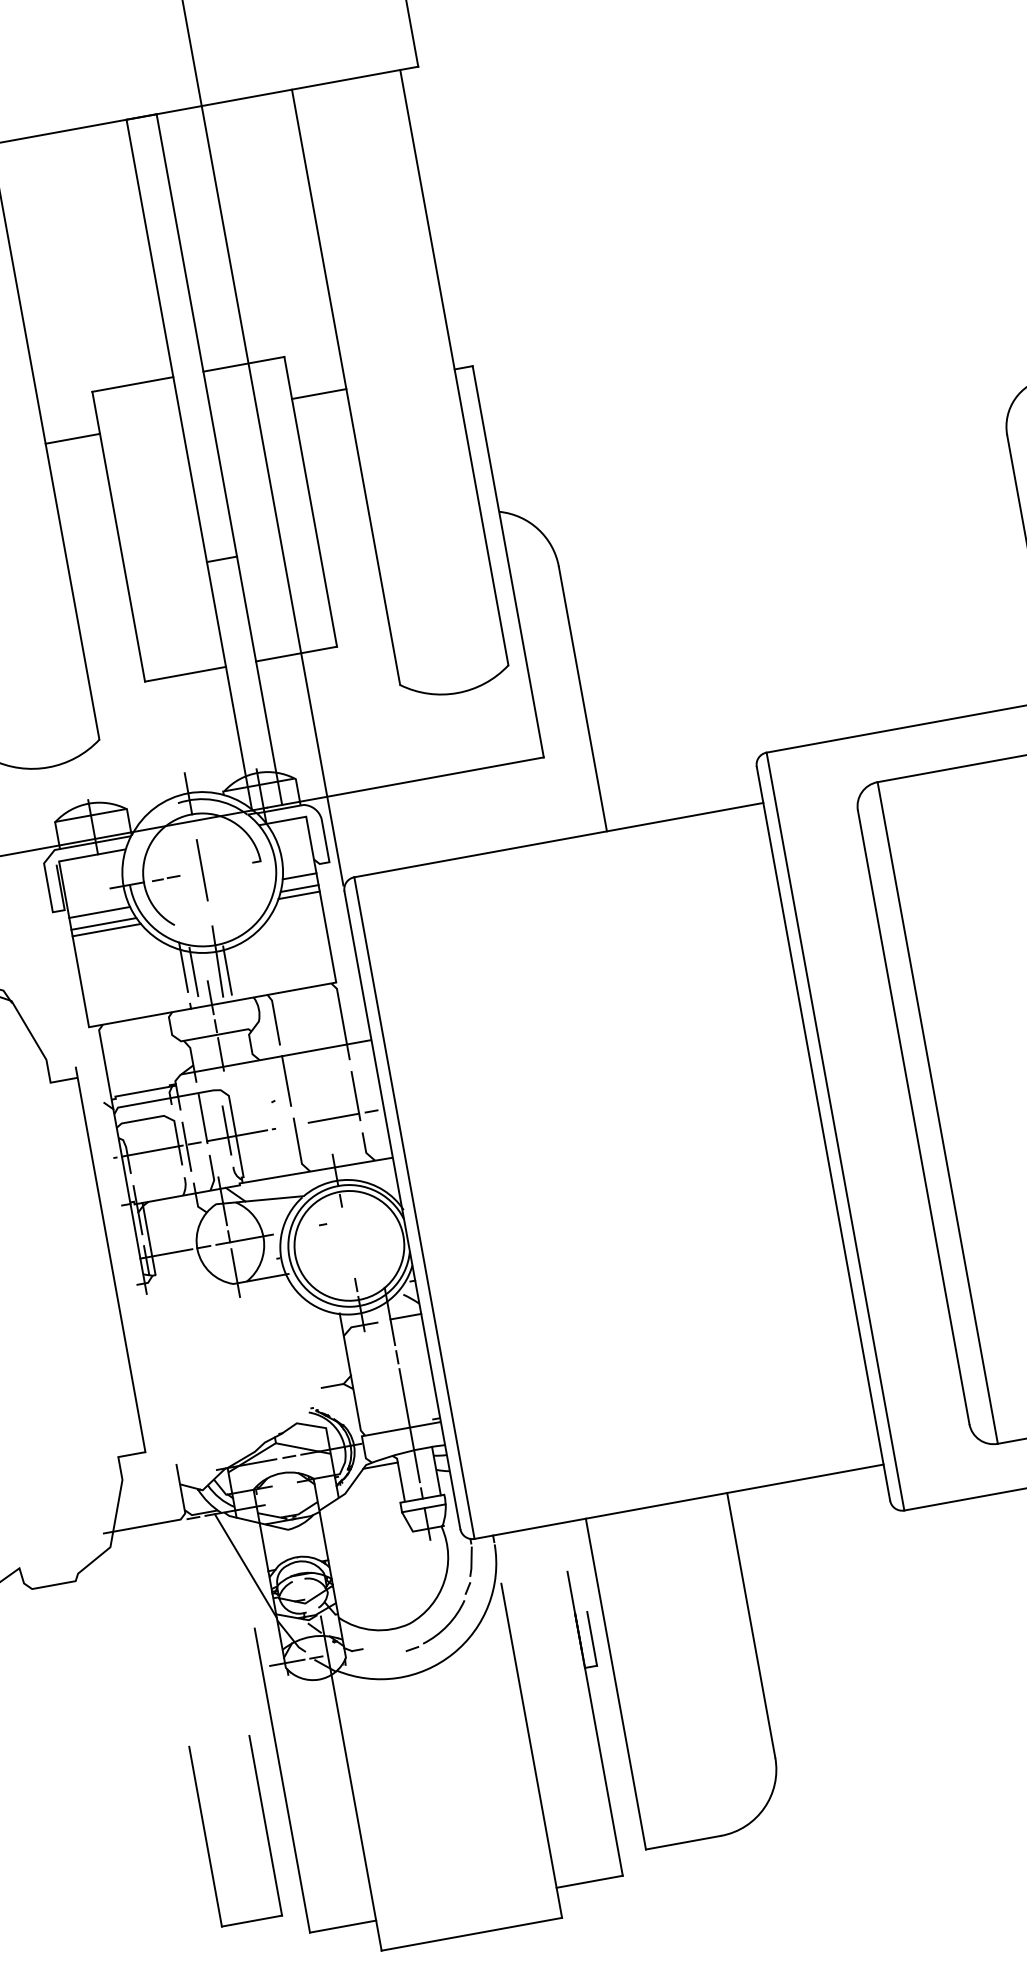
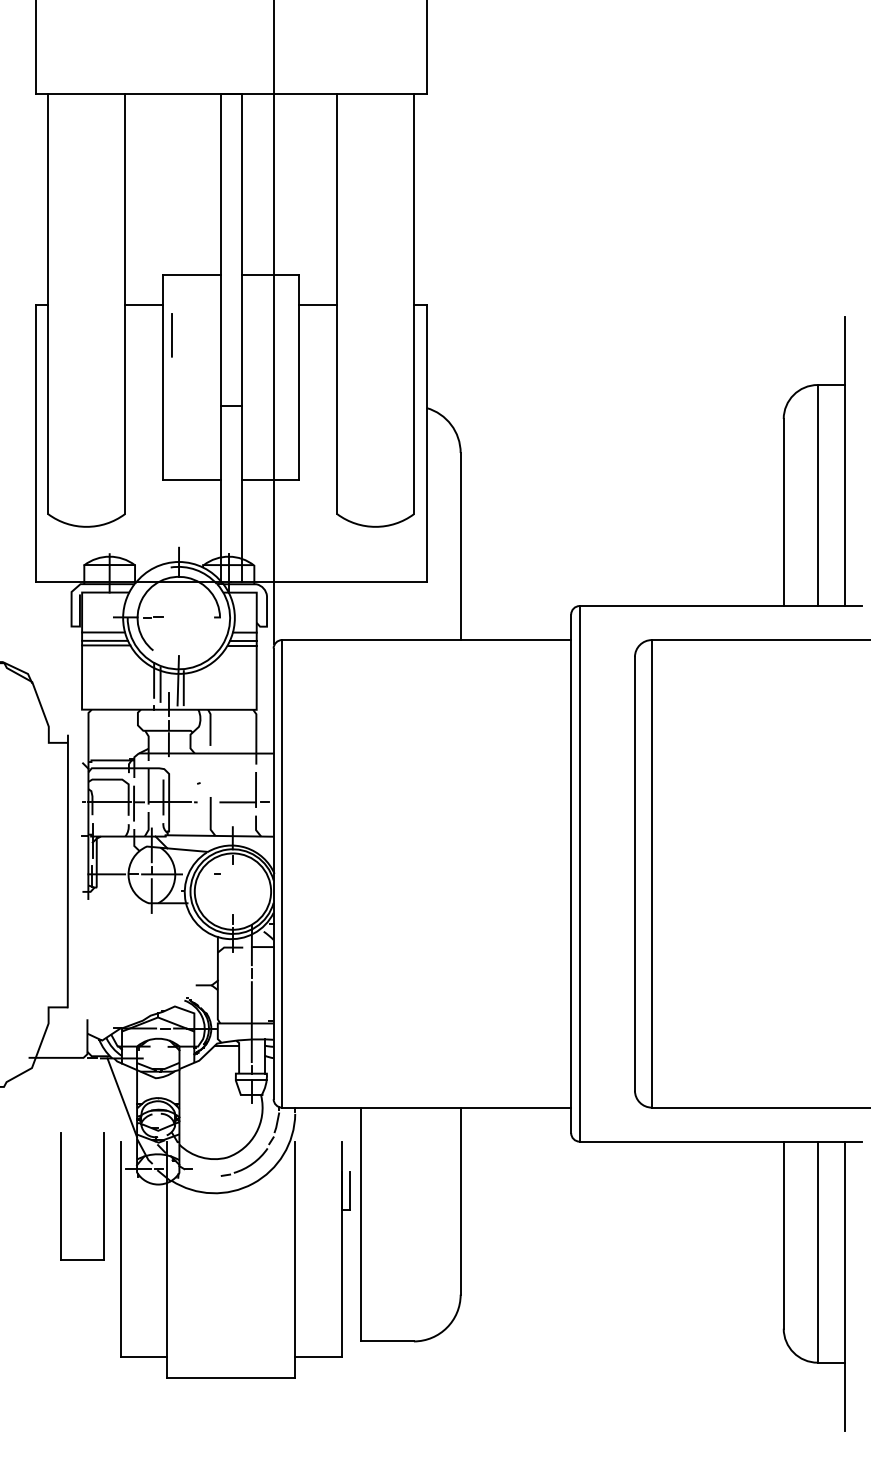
line: (201, 870) -> (171, 335), moved
line: (286, 1080) -> (210, 770), removed
part: (206, 1836) -> (61, 1196), moved

